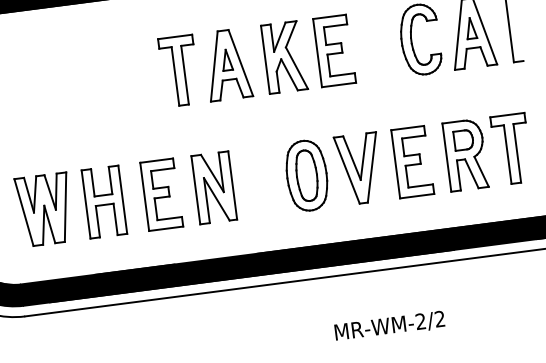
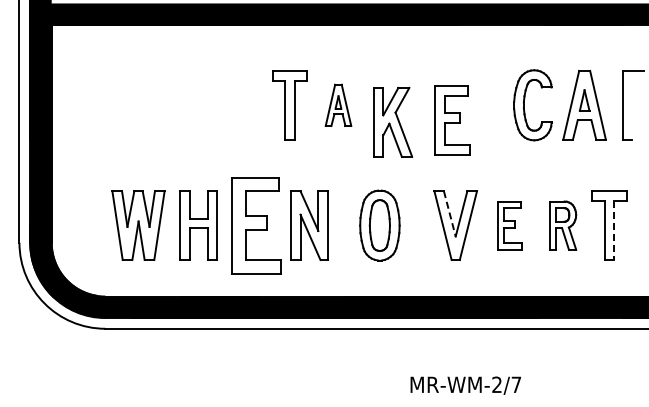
part: (334, 51) -> (452, 120), moved
part: (284, 56) -> (392, 121), moved
part: (227, 64) -> (338, 105), size x0.6
line: (517, 153) -> (614, 230), solid -> dashed
part: (465, 155) -> (562, 225), size x0.7
line: (351, 158) -> (449, 214), solid -> dashed
part: (412, 161) -> (509, 225), size x0.7
part: (306, 175) -> (379, 225), moved
part: (161, 194) -> (256, 225), size x1.4
text: (440, 318) -> (516, 384), MR-WM-2/2 -> MR-WM-2/7

